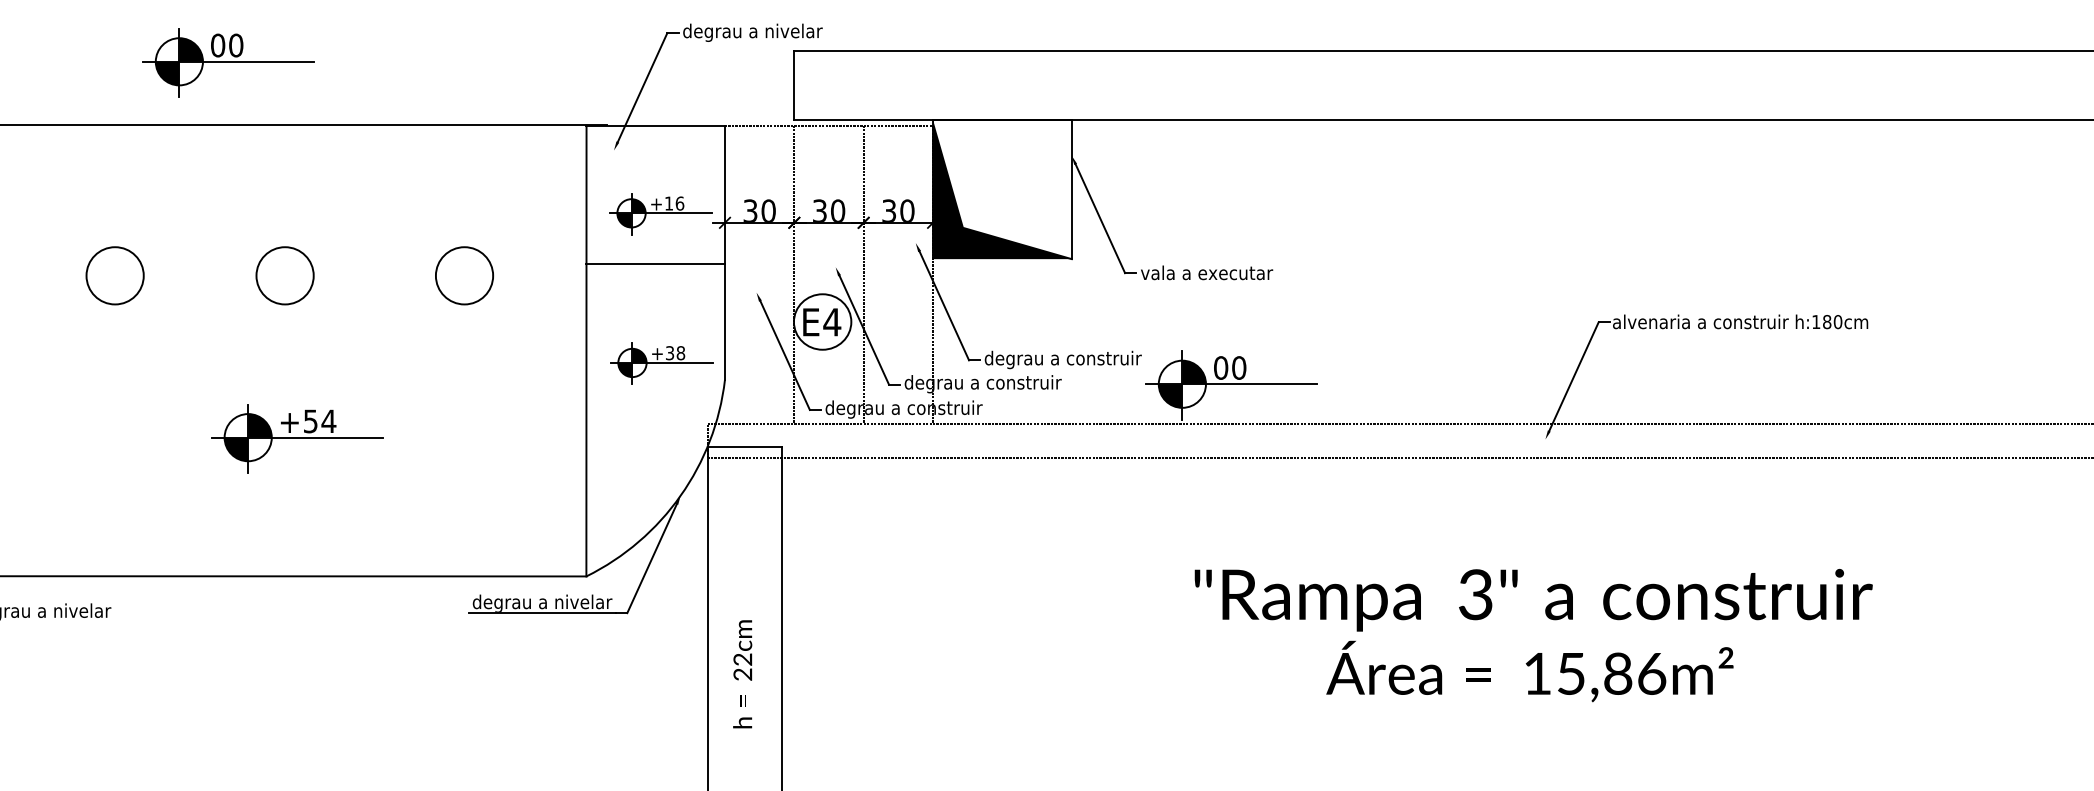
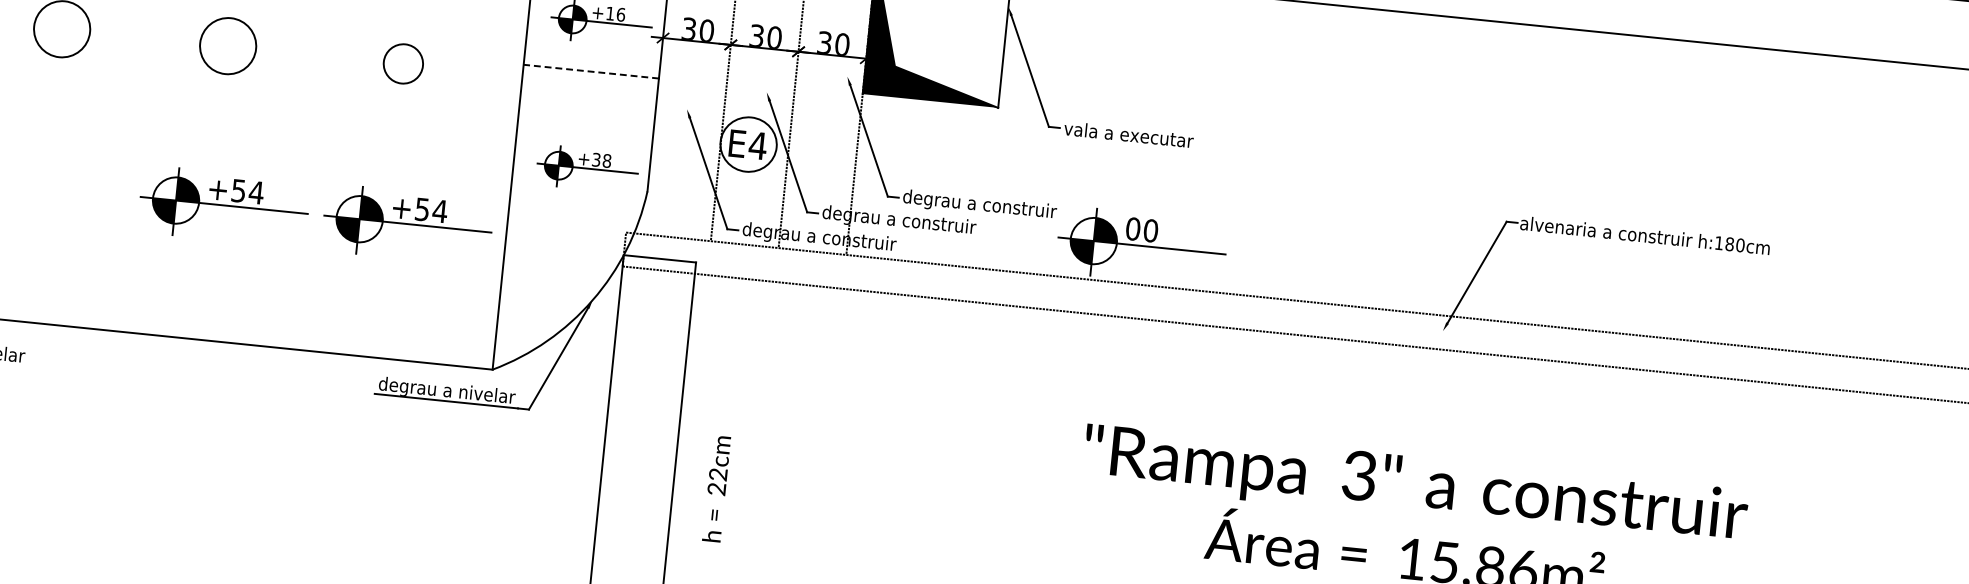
line: (655, 264) -> (591, 71), solid -> dashed
circle: (464, 275) -> (403, 63), size x0.7
part: (485, 438) -> (407, 224), added
text: (742, 674) -> (716, 489), moved

